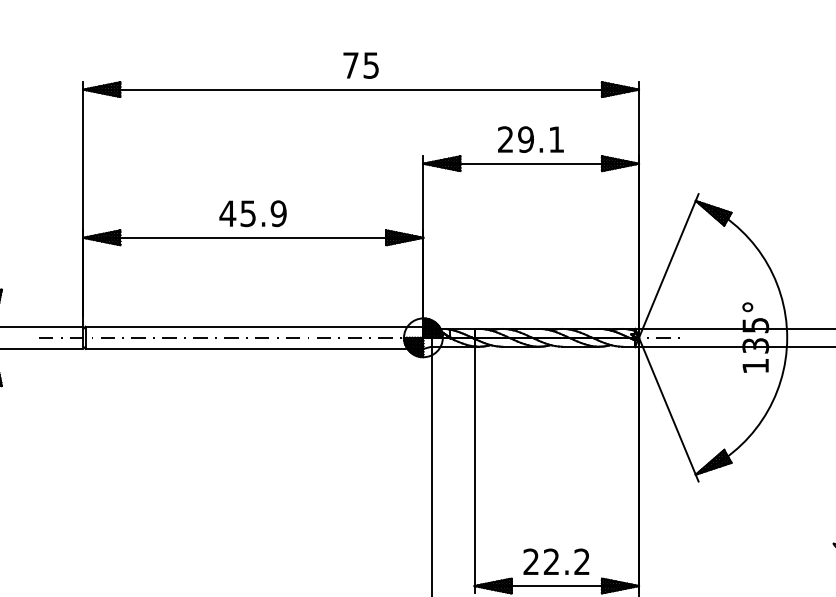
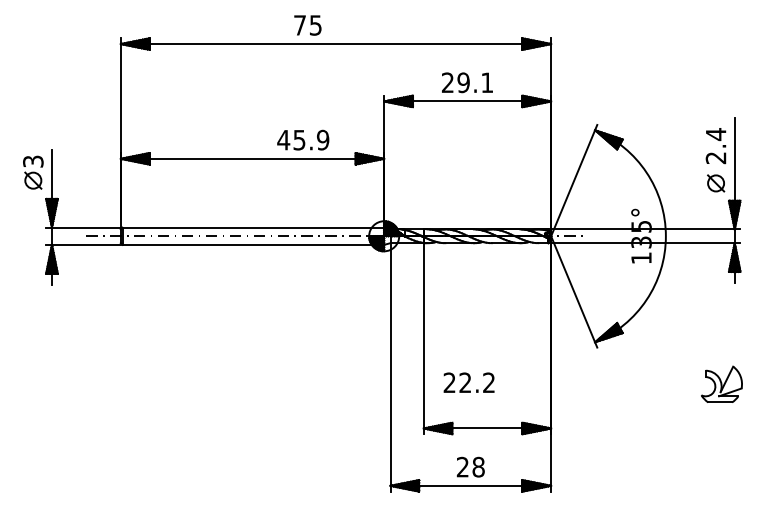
text: (360, 65) -> (307, 25), moved
text: (253, 212) -> (303, 139), moved
text: (555, 561) -> (468, 382), moved

